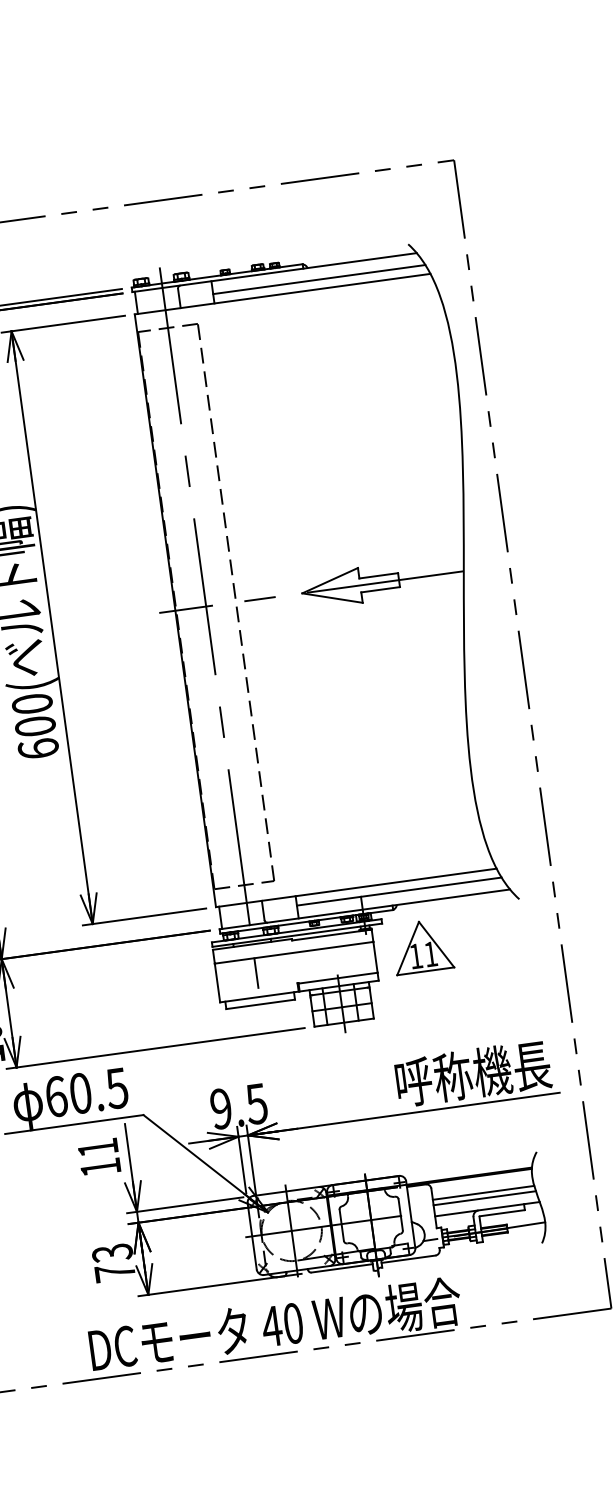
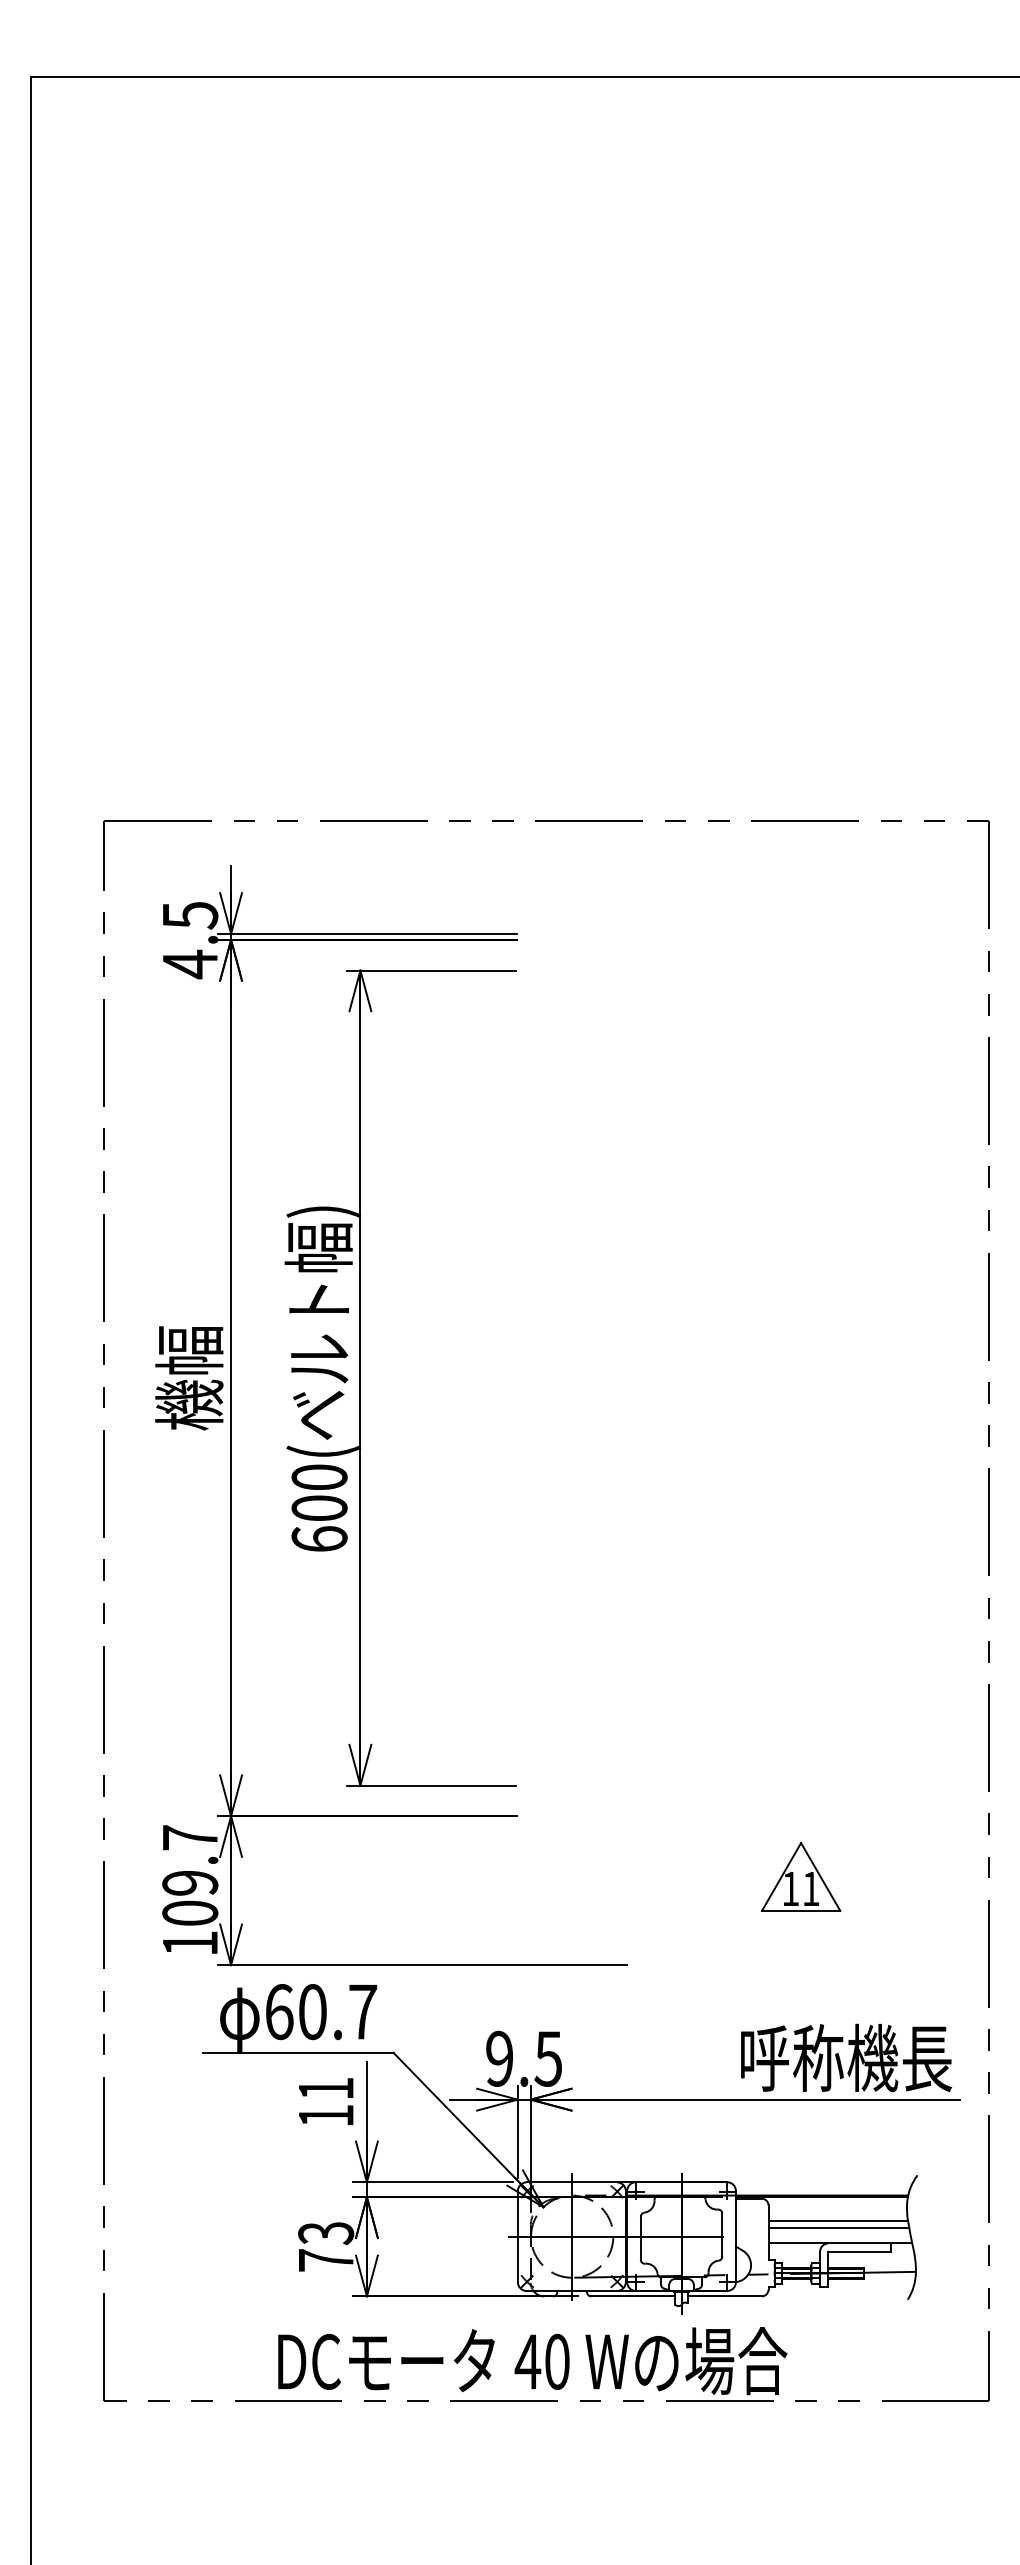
part: (328, 639) -> (731, 1445), removed
text: (116, 1088) -> (362, 2012), 60.5 -> 60.7

